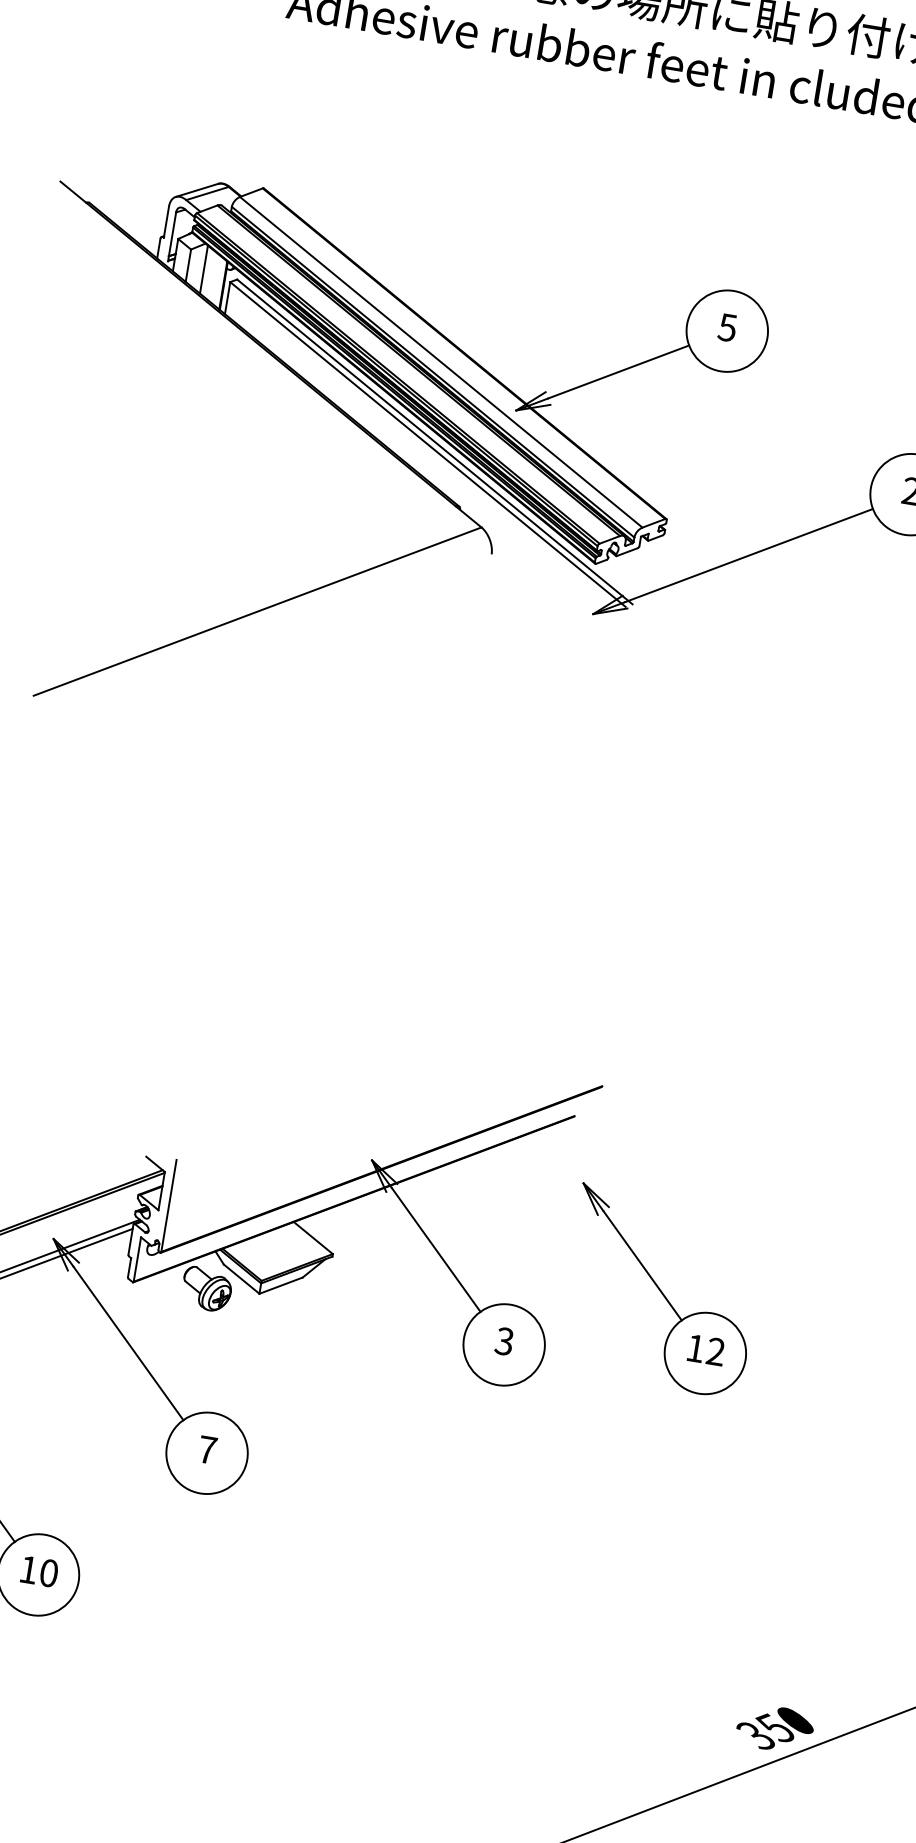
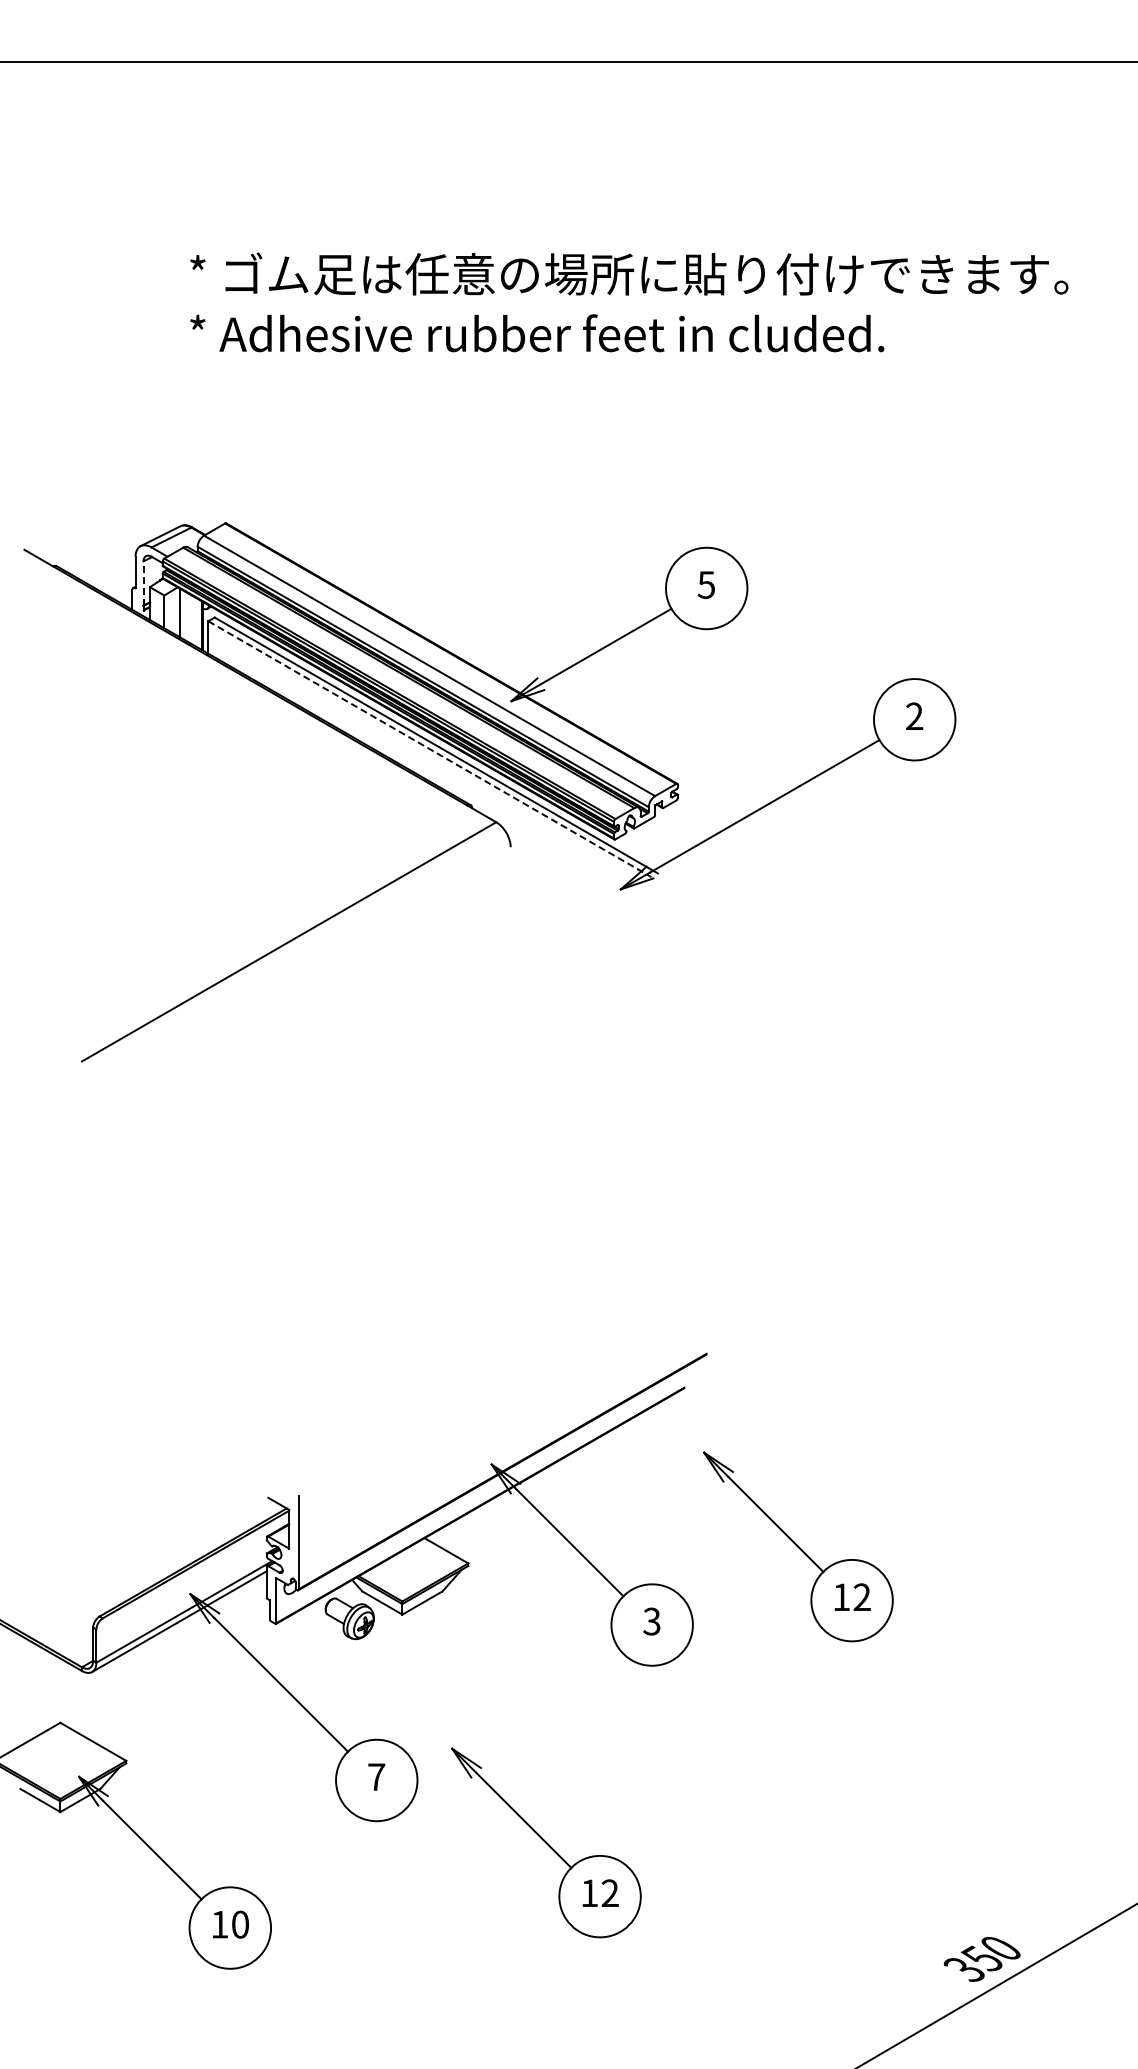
line: (172, 234) -> (143, 583), solid -> dashed
line: (427, 444) -> (429, 749), solid -> dashed
part: (364, 1542) -> (546, 1842), added

